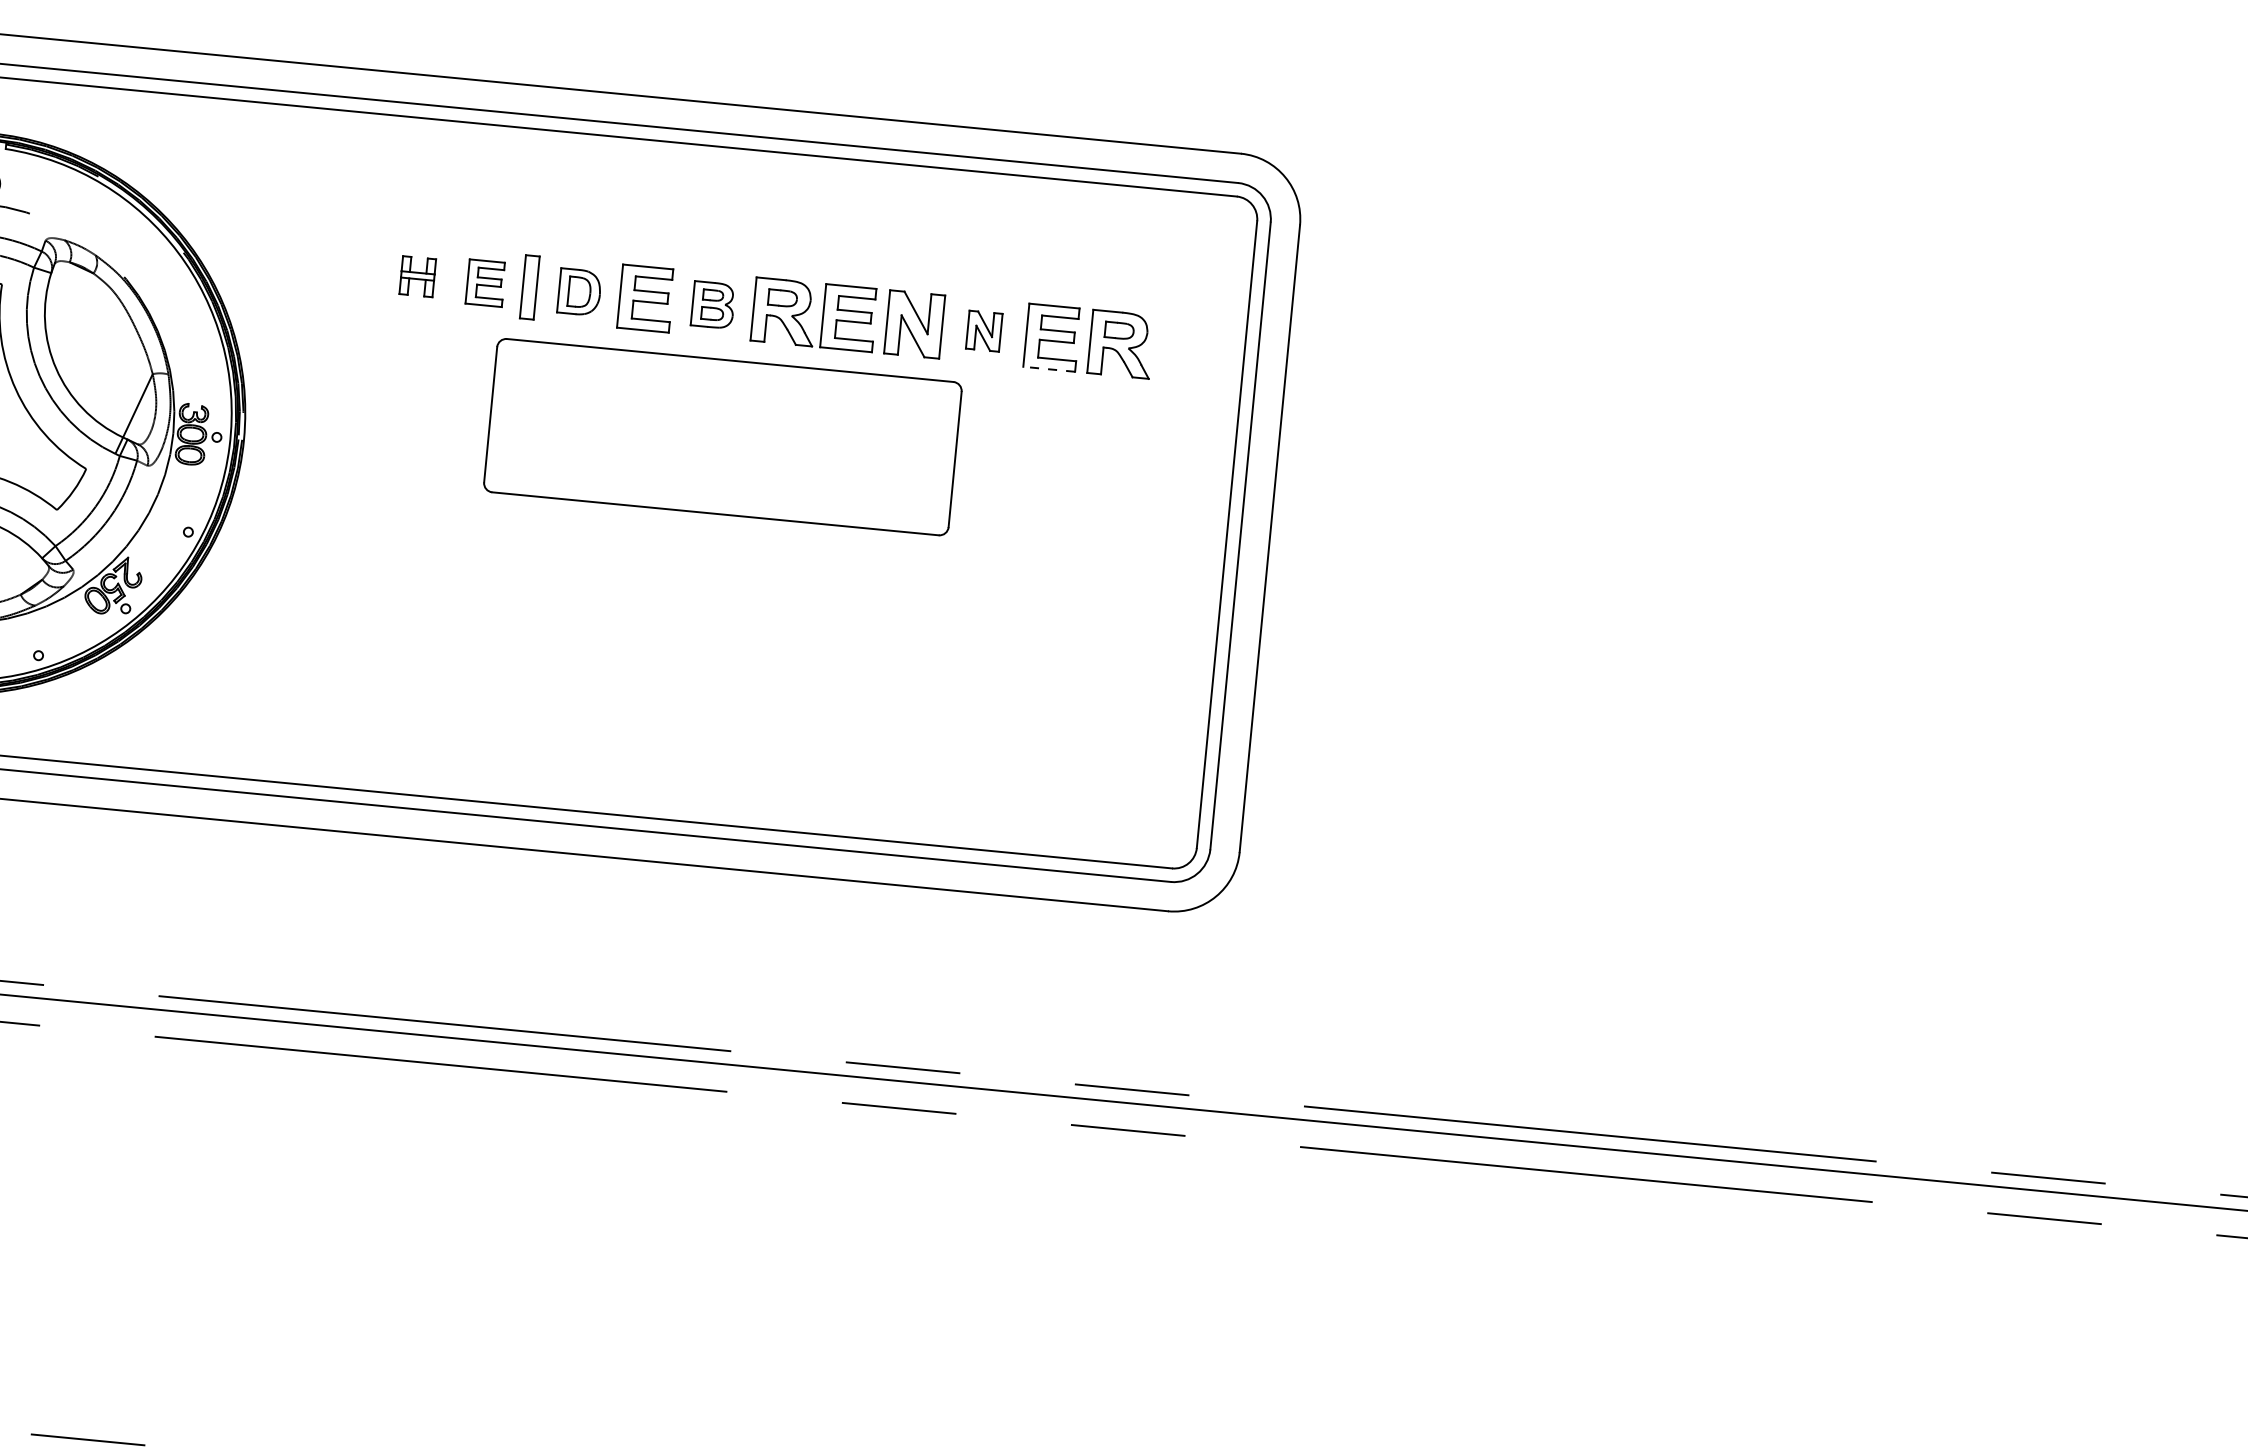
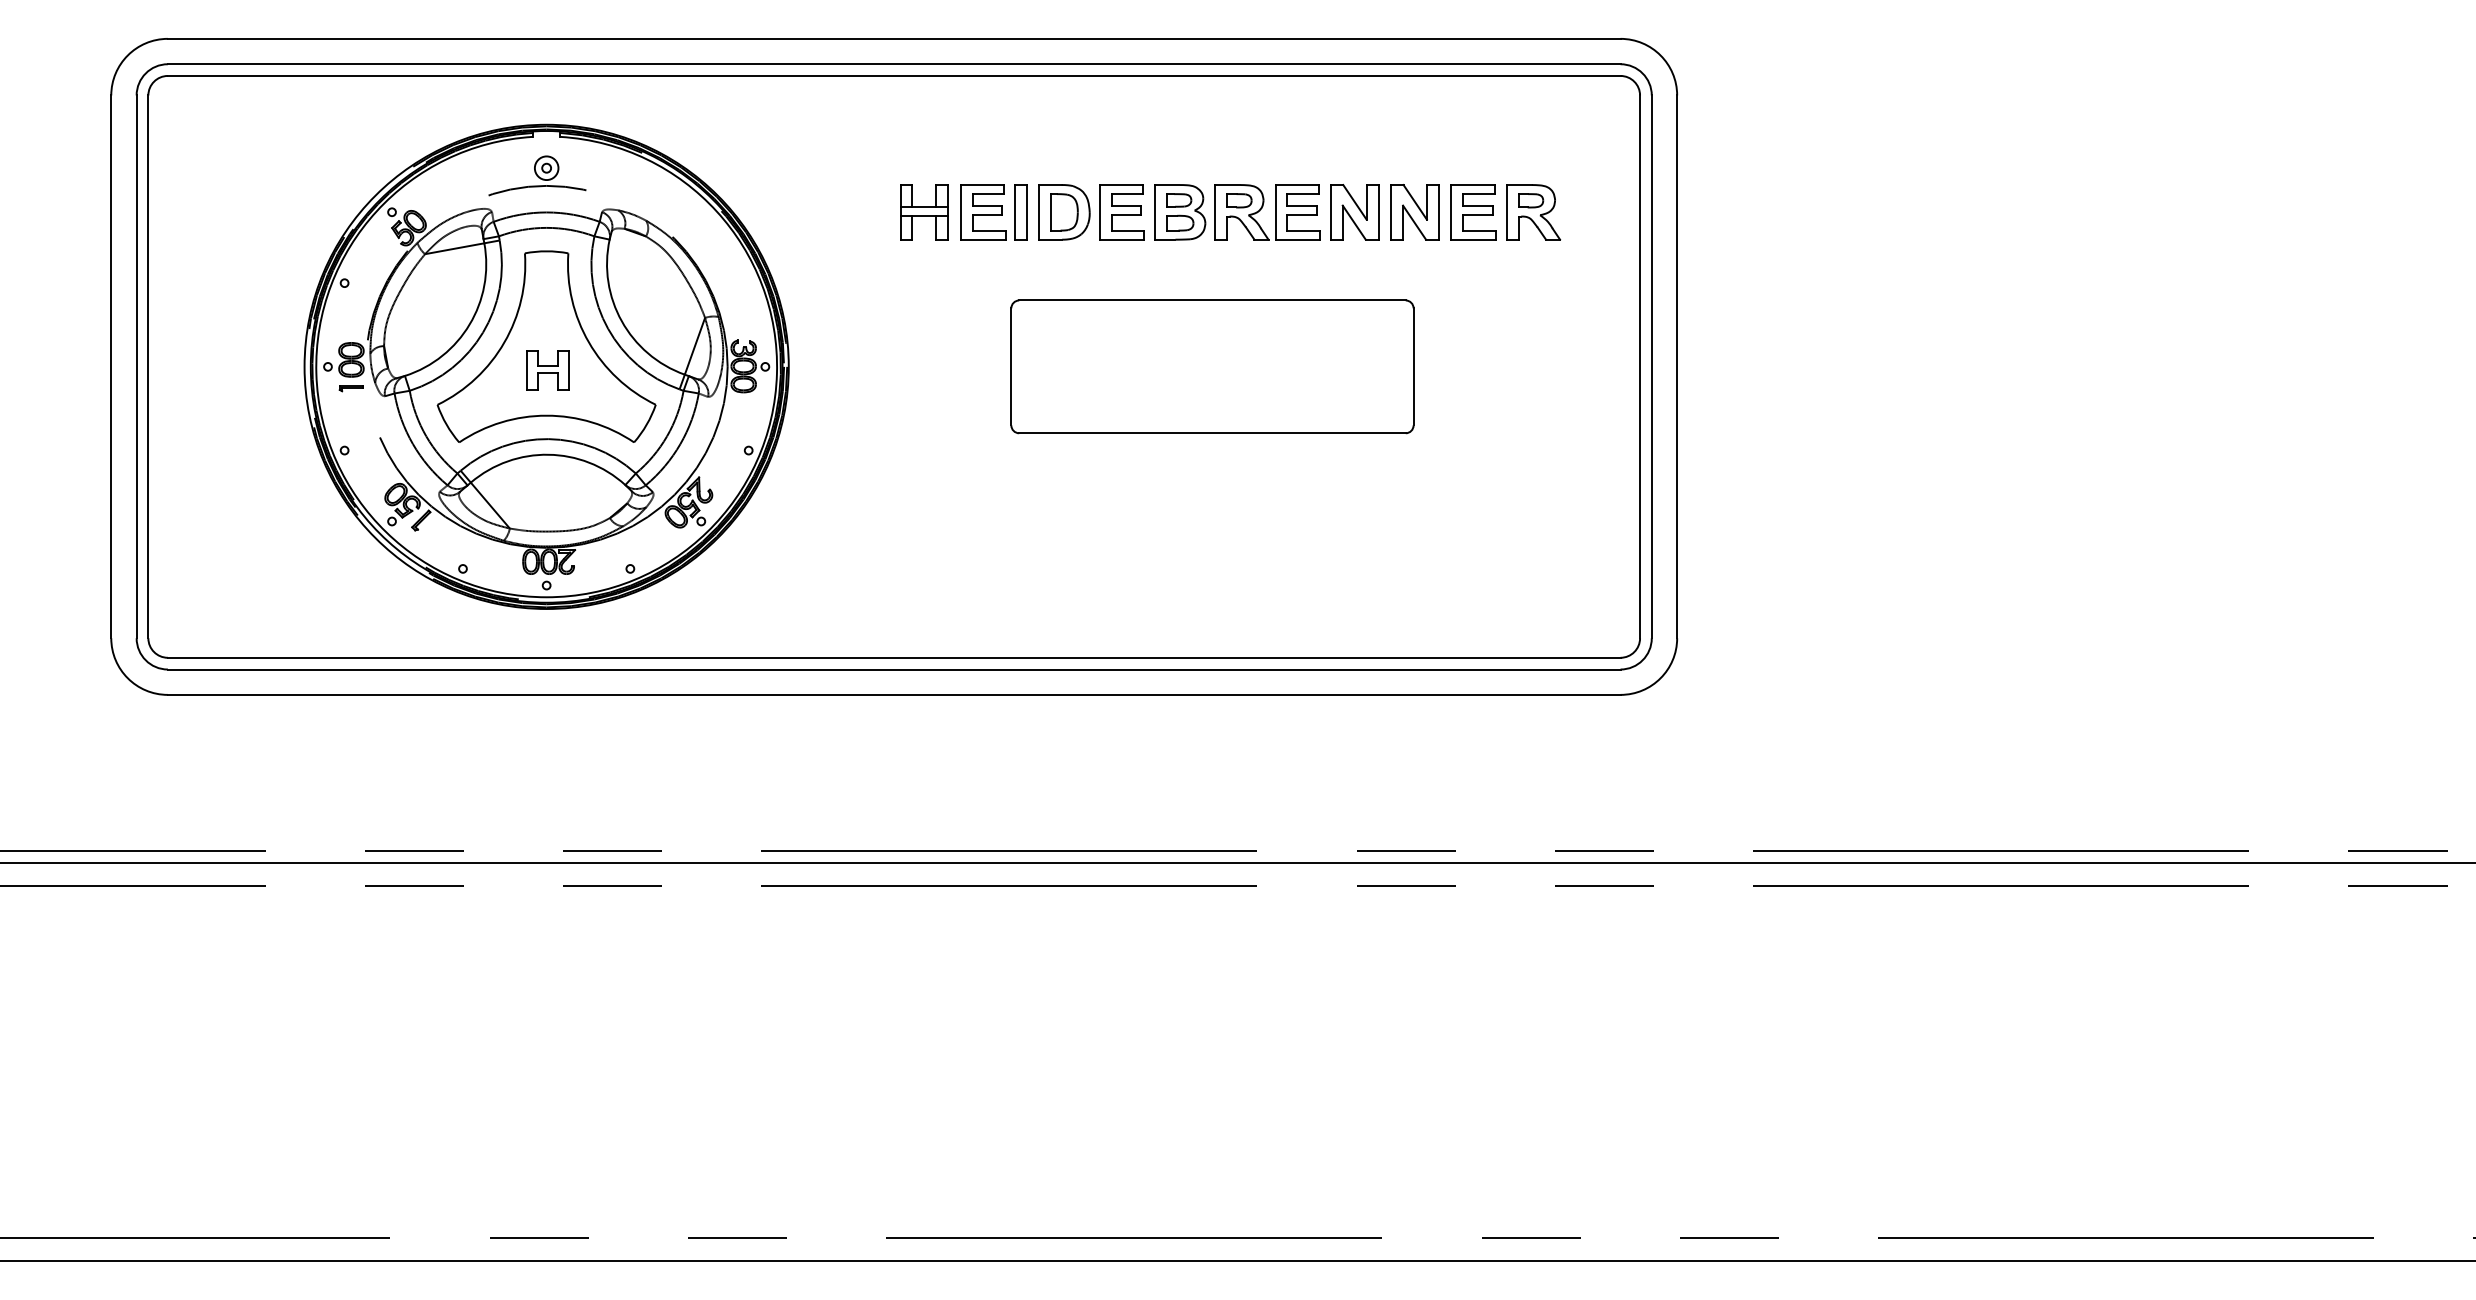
part: (417, 276) -> (924, 212), size x1.67
part: (486, 283) -> (983, 212), size x1.43
part: (579, 292) -> (1064, 212), size x1.43
part: (713, 305) -> (1180, 212), size x1.43
part: (983, 331) -> (1414, 212), size x1.67
line: (1048, 369) -> (1473, 239), dashed -> solid
part: (722, 436) -> (1212, 366), moved

